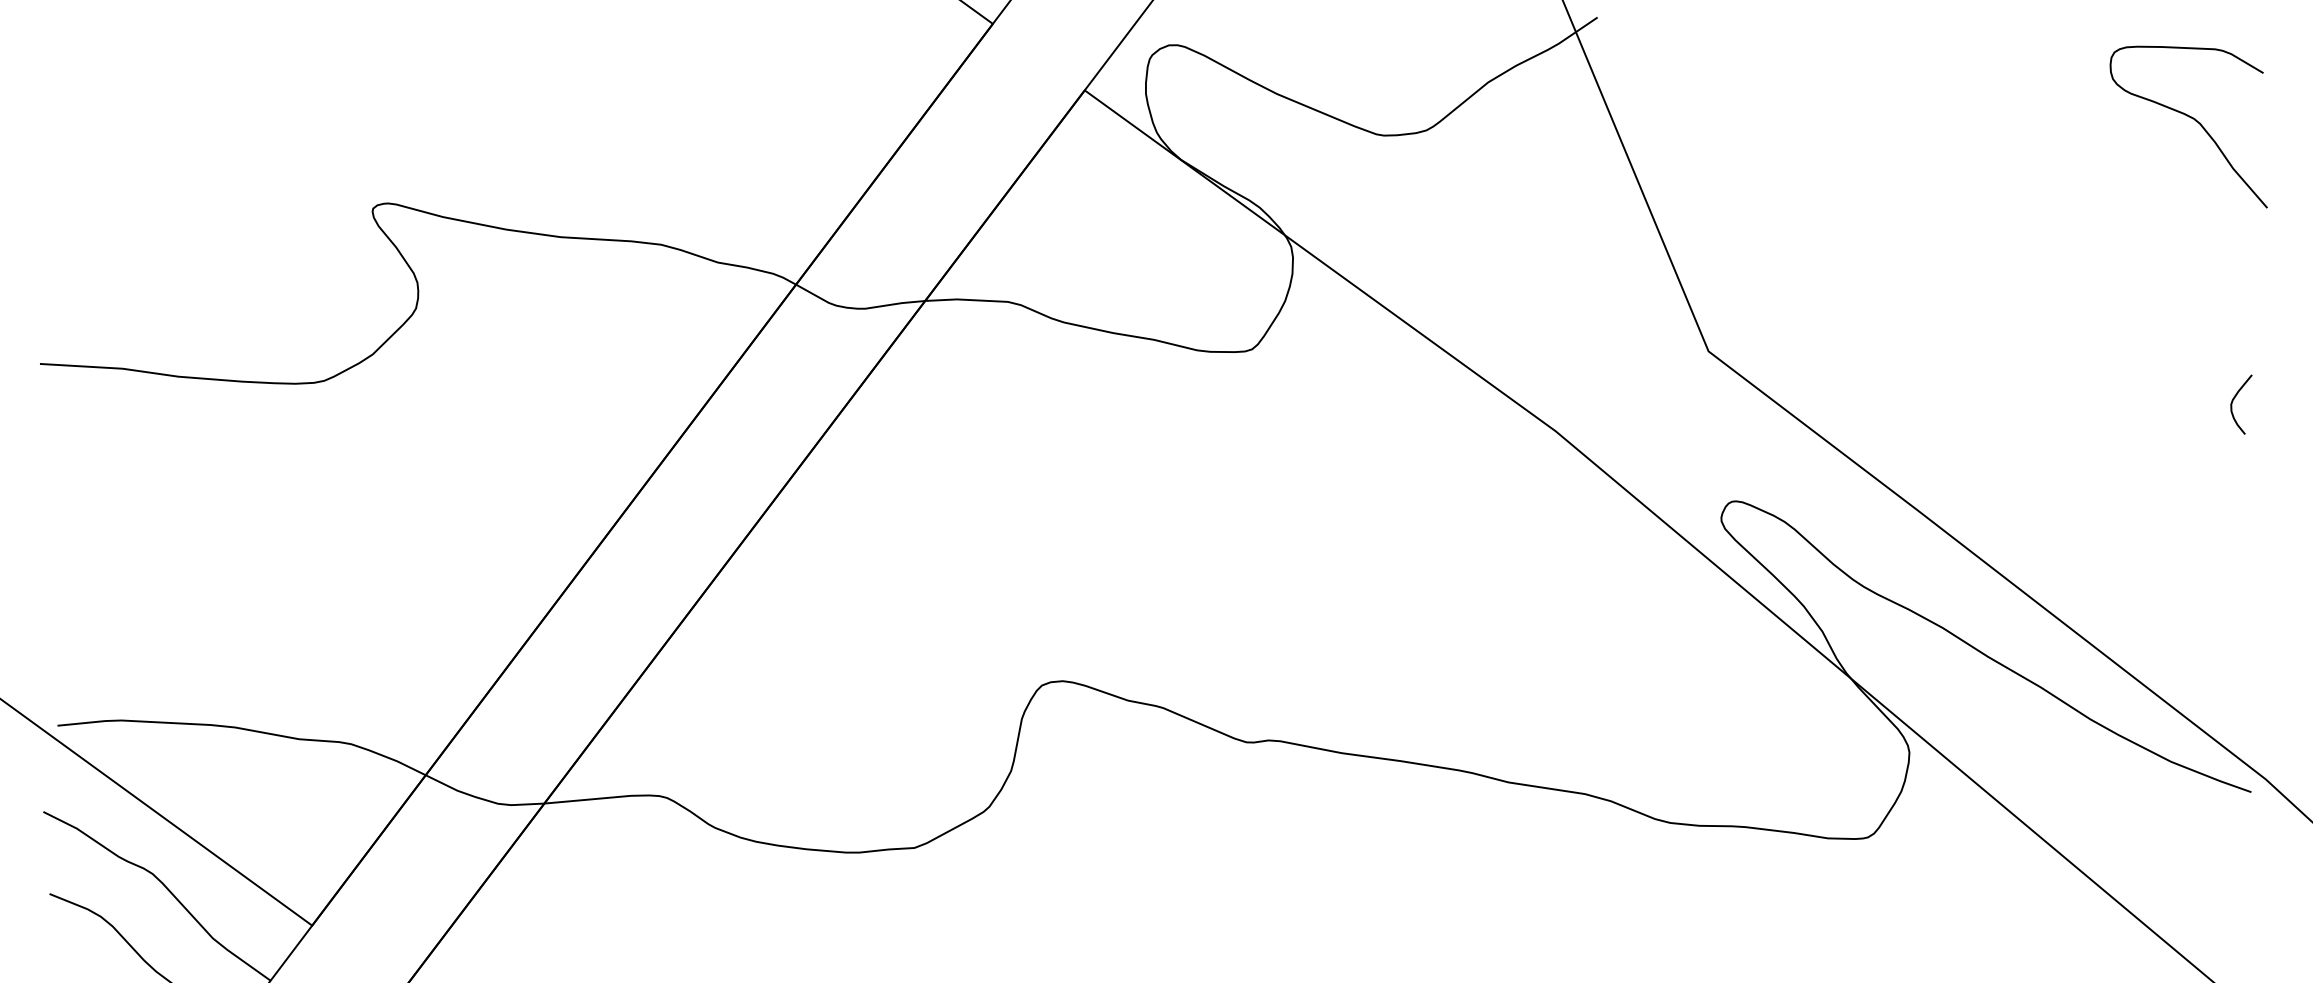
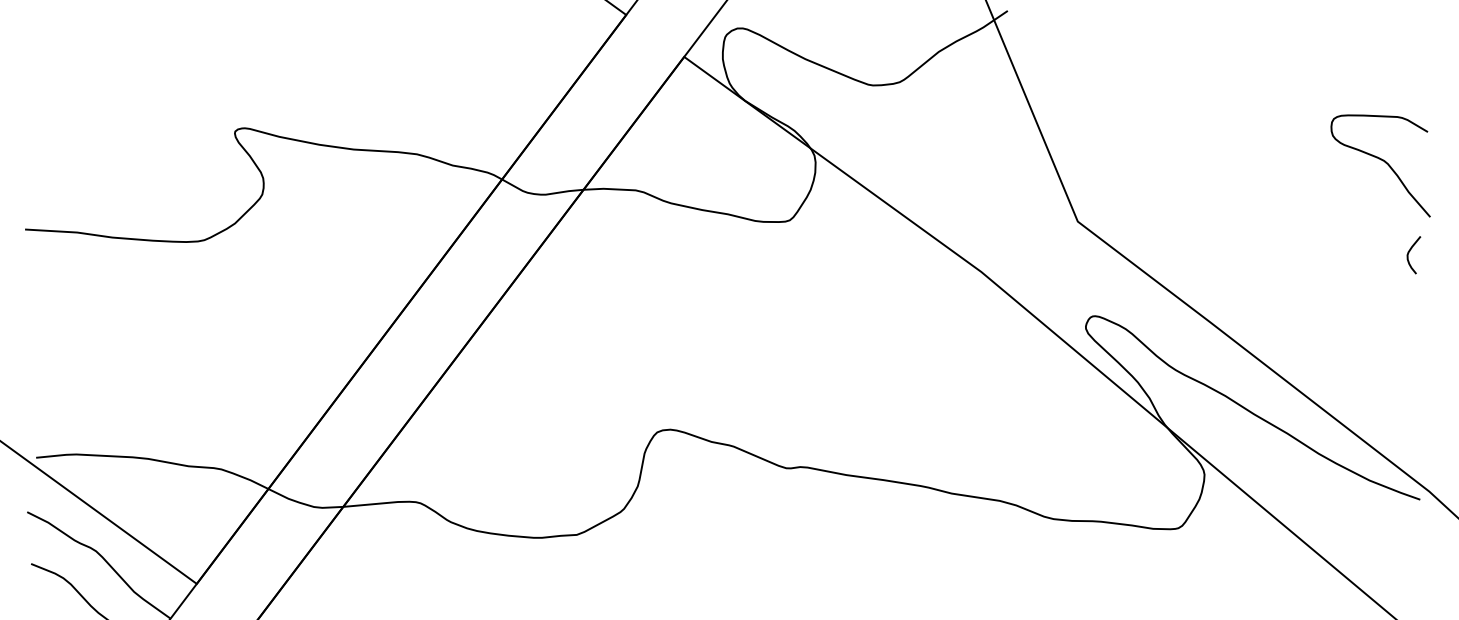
curve: (2191, 119) -> (1382, 161), moved

